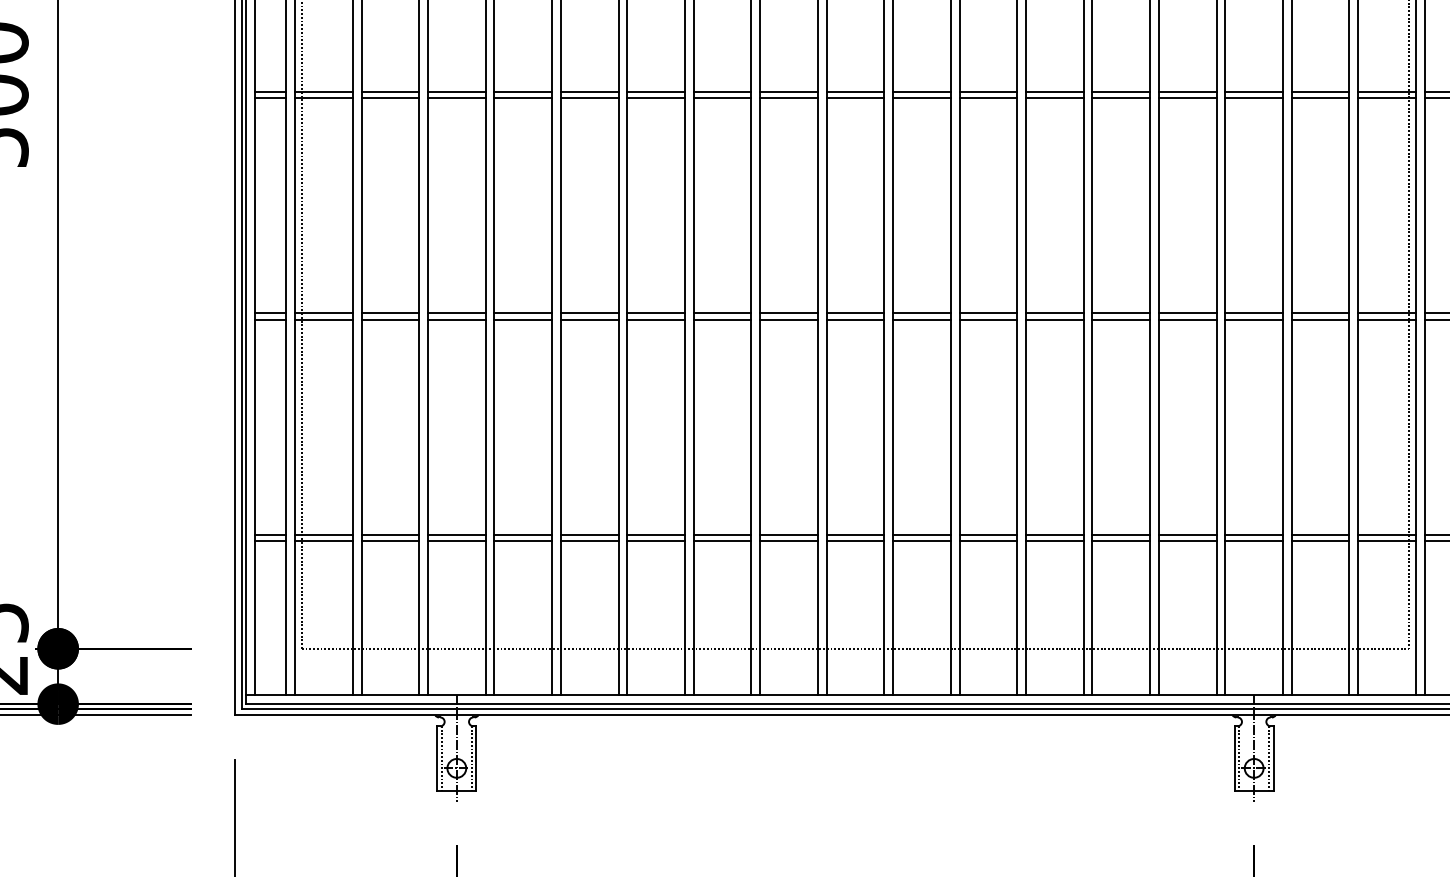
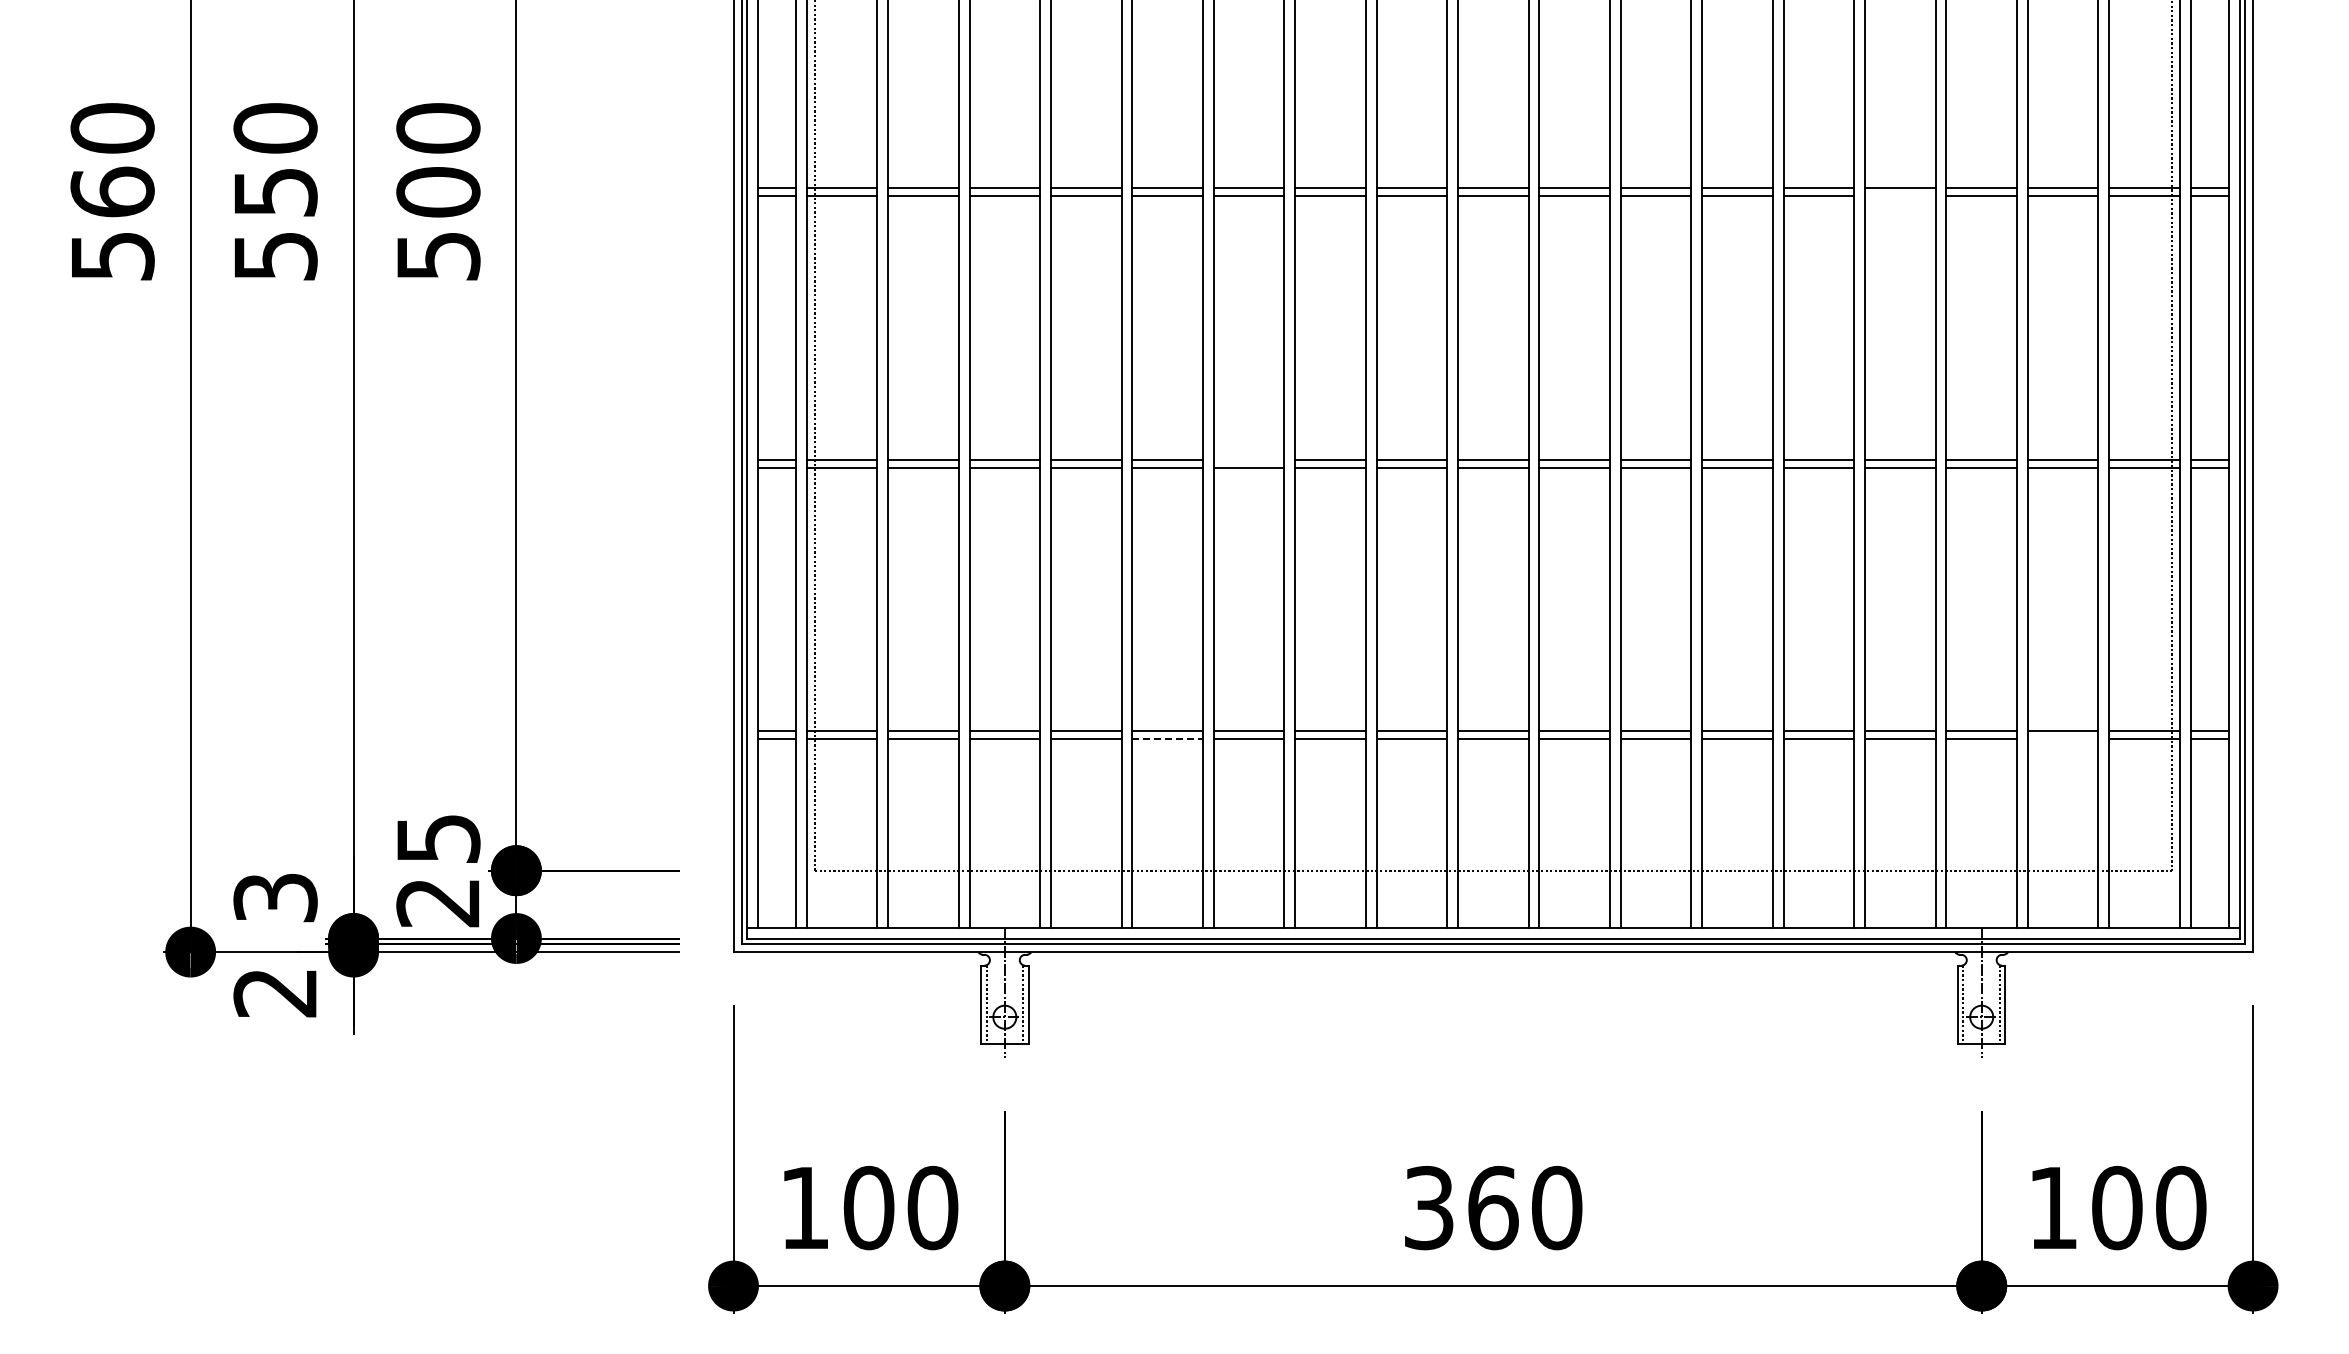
line: (1187, 98) -> (1900, 196), removed
line: (655, 313) -> (1248, 459), removed
line: (590, 541) -> (1168, 739), solid -> dashed
line: (1320, 541) -> (2062, 739), removed

